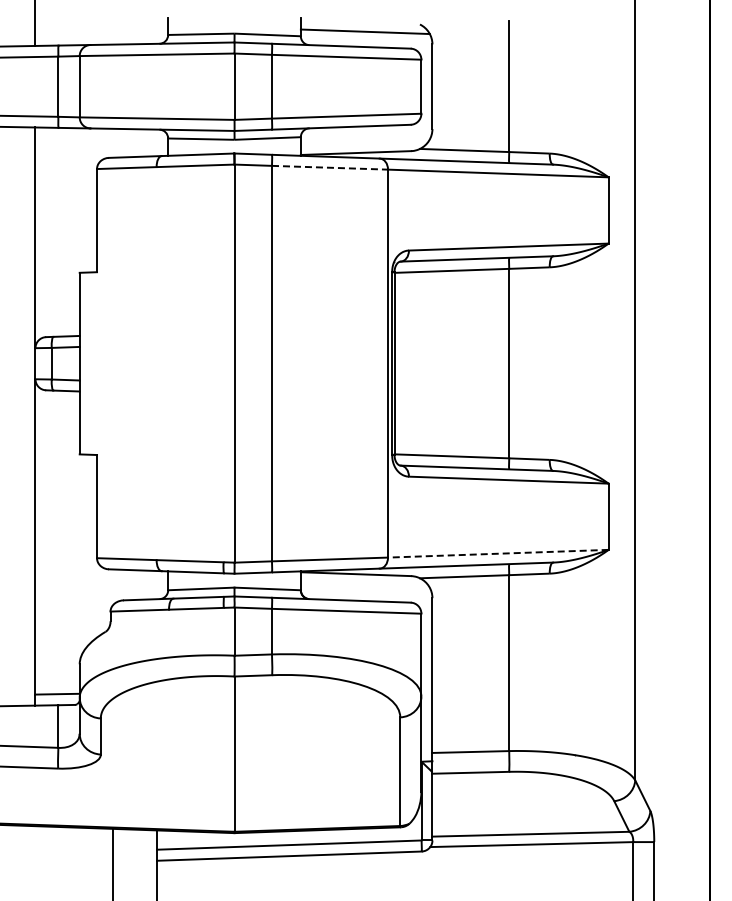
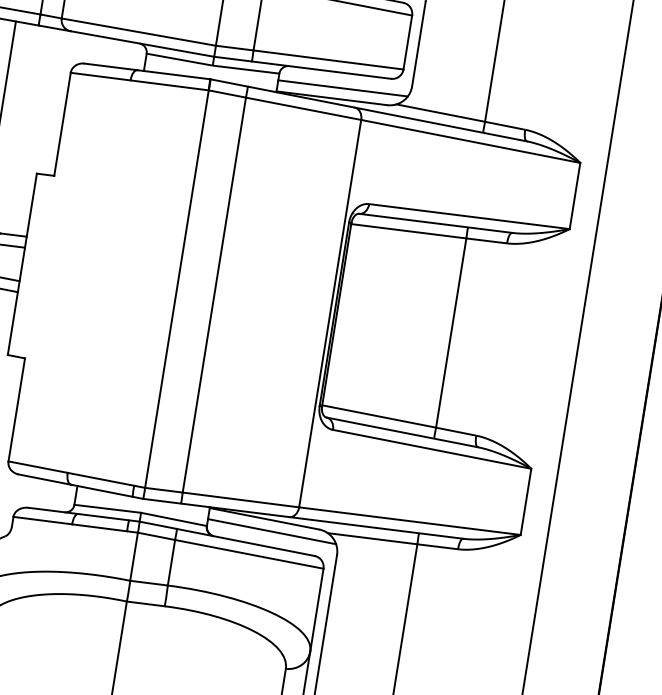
line: (364, 141) -> (342, 88), added
line: (330, 167) -> (304, 108), dashed -> solid
line: (497, 553) -> (409, 520), dashed -> solid
line: (364, 585) -> (271, 531), added

